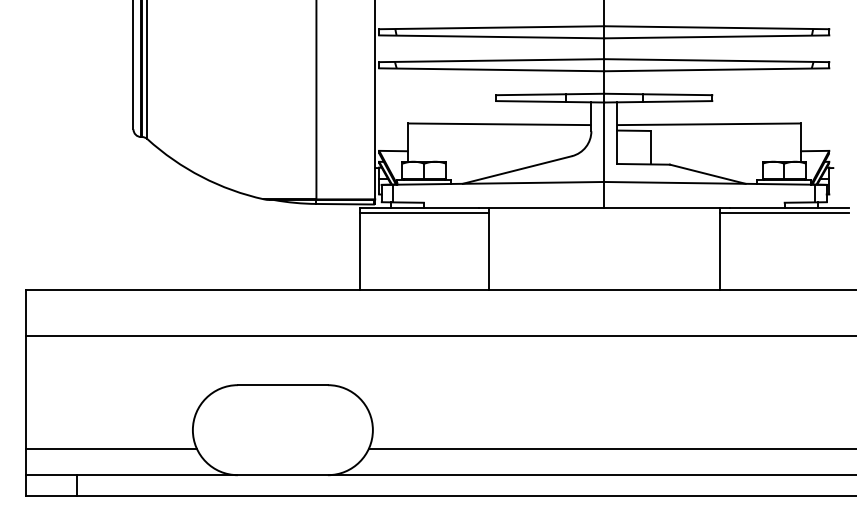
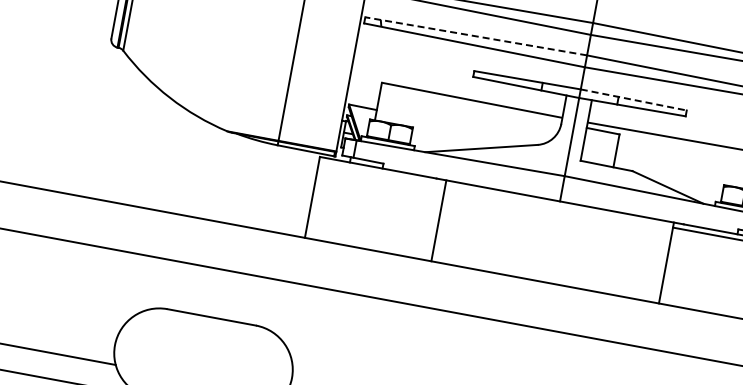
line: (491, 60) -> (476, 36), solid -> dashed
line: (658, 94) -> (634, 100), solid -> dashed
line: (424, 212) -> (382, 173), removed

